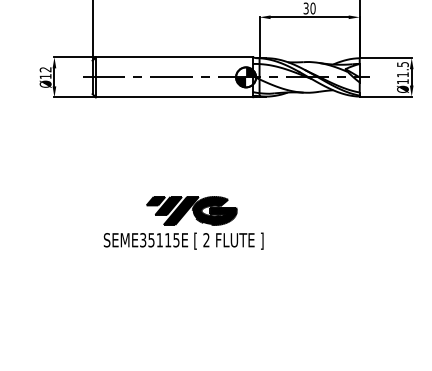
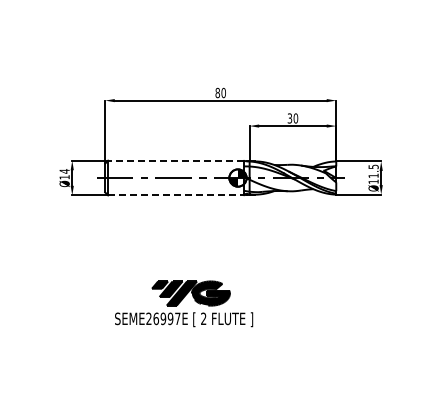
line: (173, 57) -> (175, 160), solid -> dashed
text: (45, 69) -> (64, 171), Ø12 -> Ø14
line: (173, 97) -> (175, 195), solid -> dashed
text: (159, 239) -> (163, 318), SEME35115E -> SEME26997E

